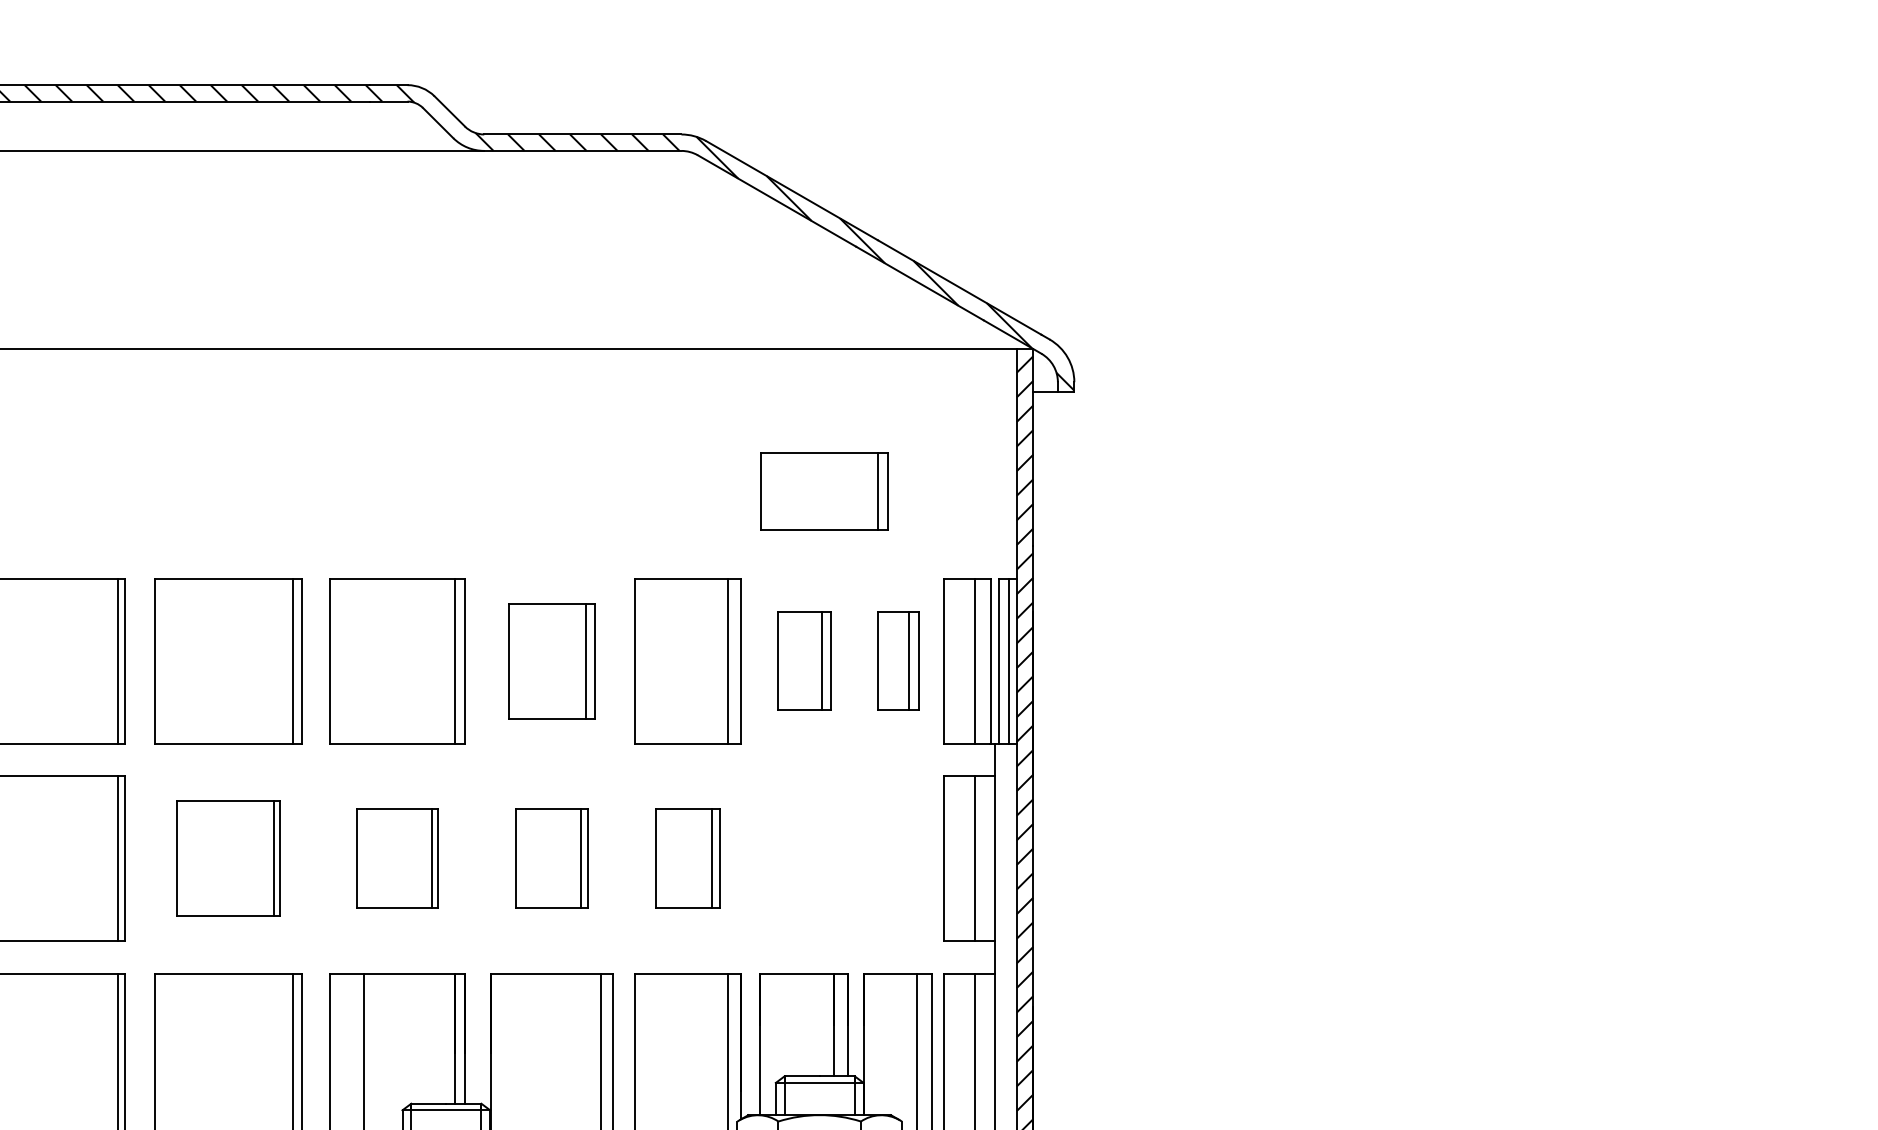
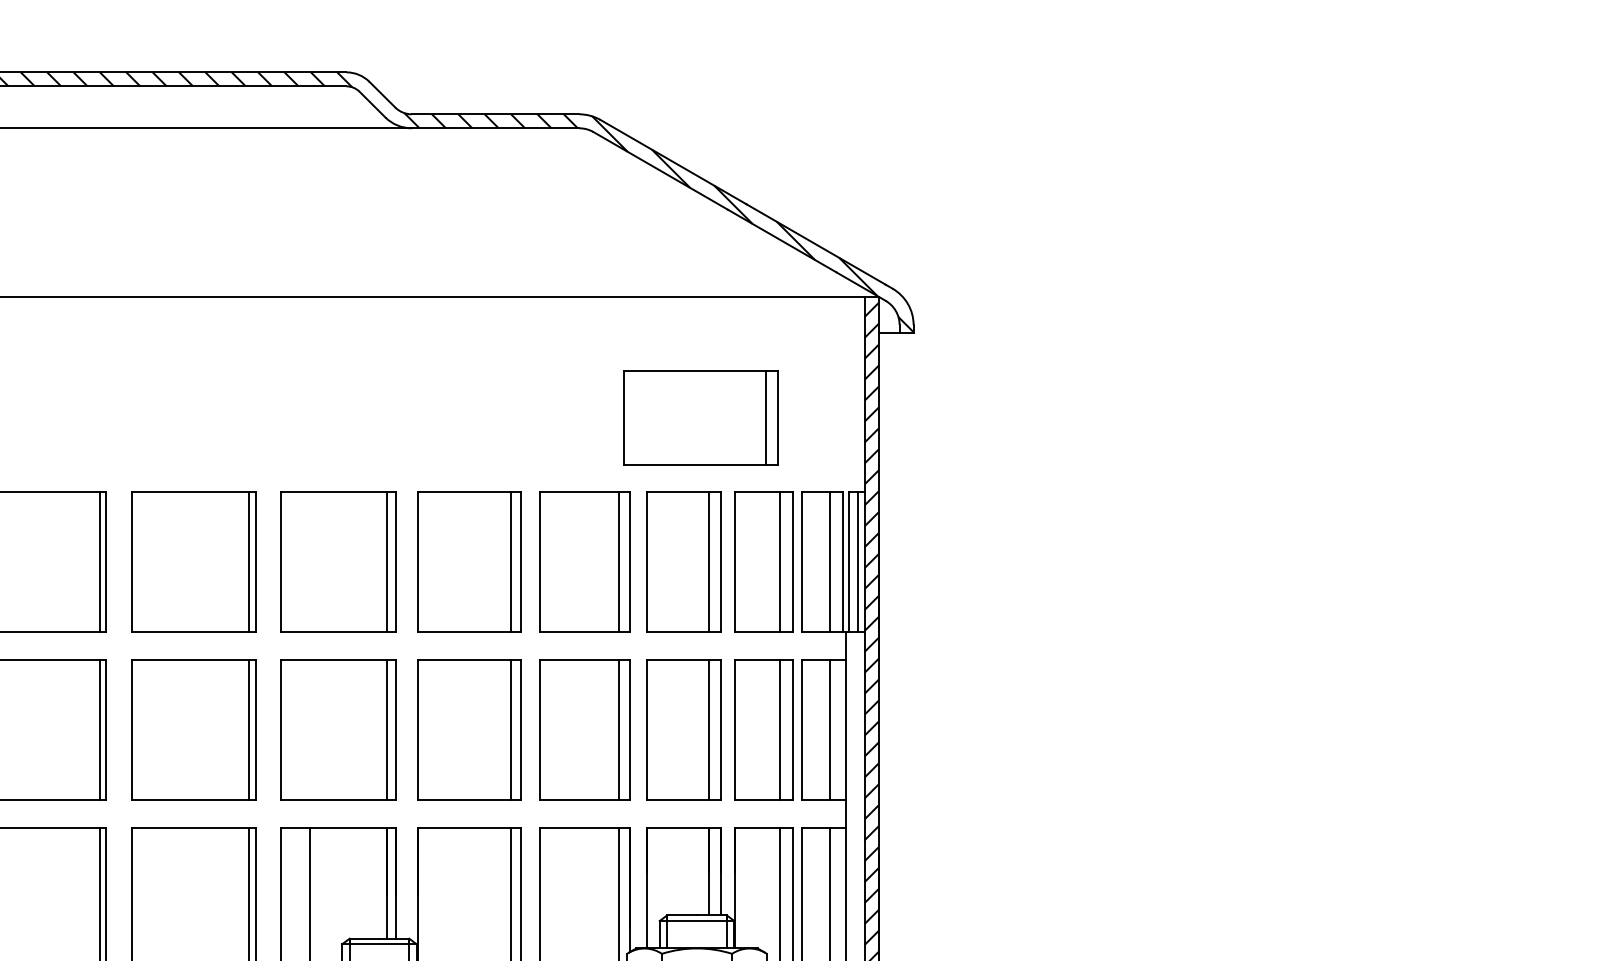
part: (823, 490) -> (700, 417), size x1.43
part: (552, 660) -> (469, 561), size x1.43
part: (803, 660) -> (683, 561), size x1.67
part: (897, 660) -> (763, 561), size x1.67
part: (227, 857) -> (193, 729), size x1.43
part: (398, 857) -> (338, 729), size x1.67
part: (552, 857) -> (469, 729), size x1.67
part: (687, 857) -> (584, 729), size x1.67
part: (803, 857) -> (683, 729), added
part: (897, 857) -> (763, 729), added

